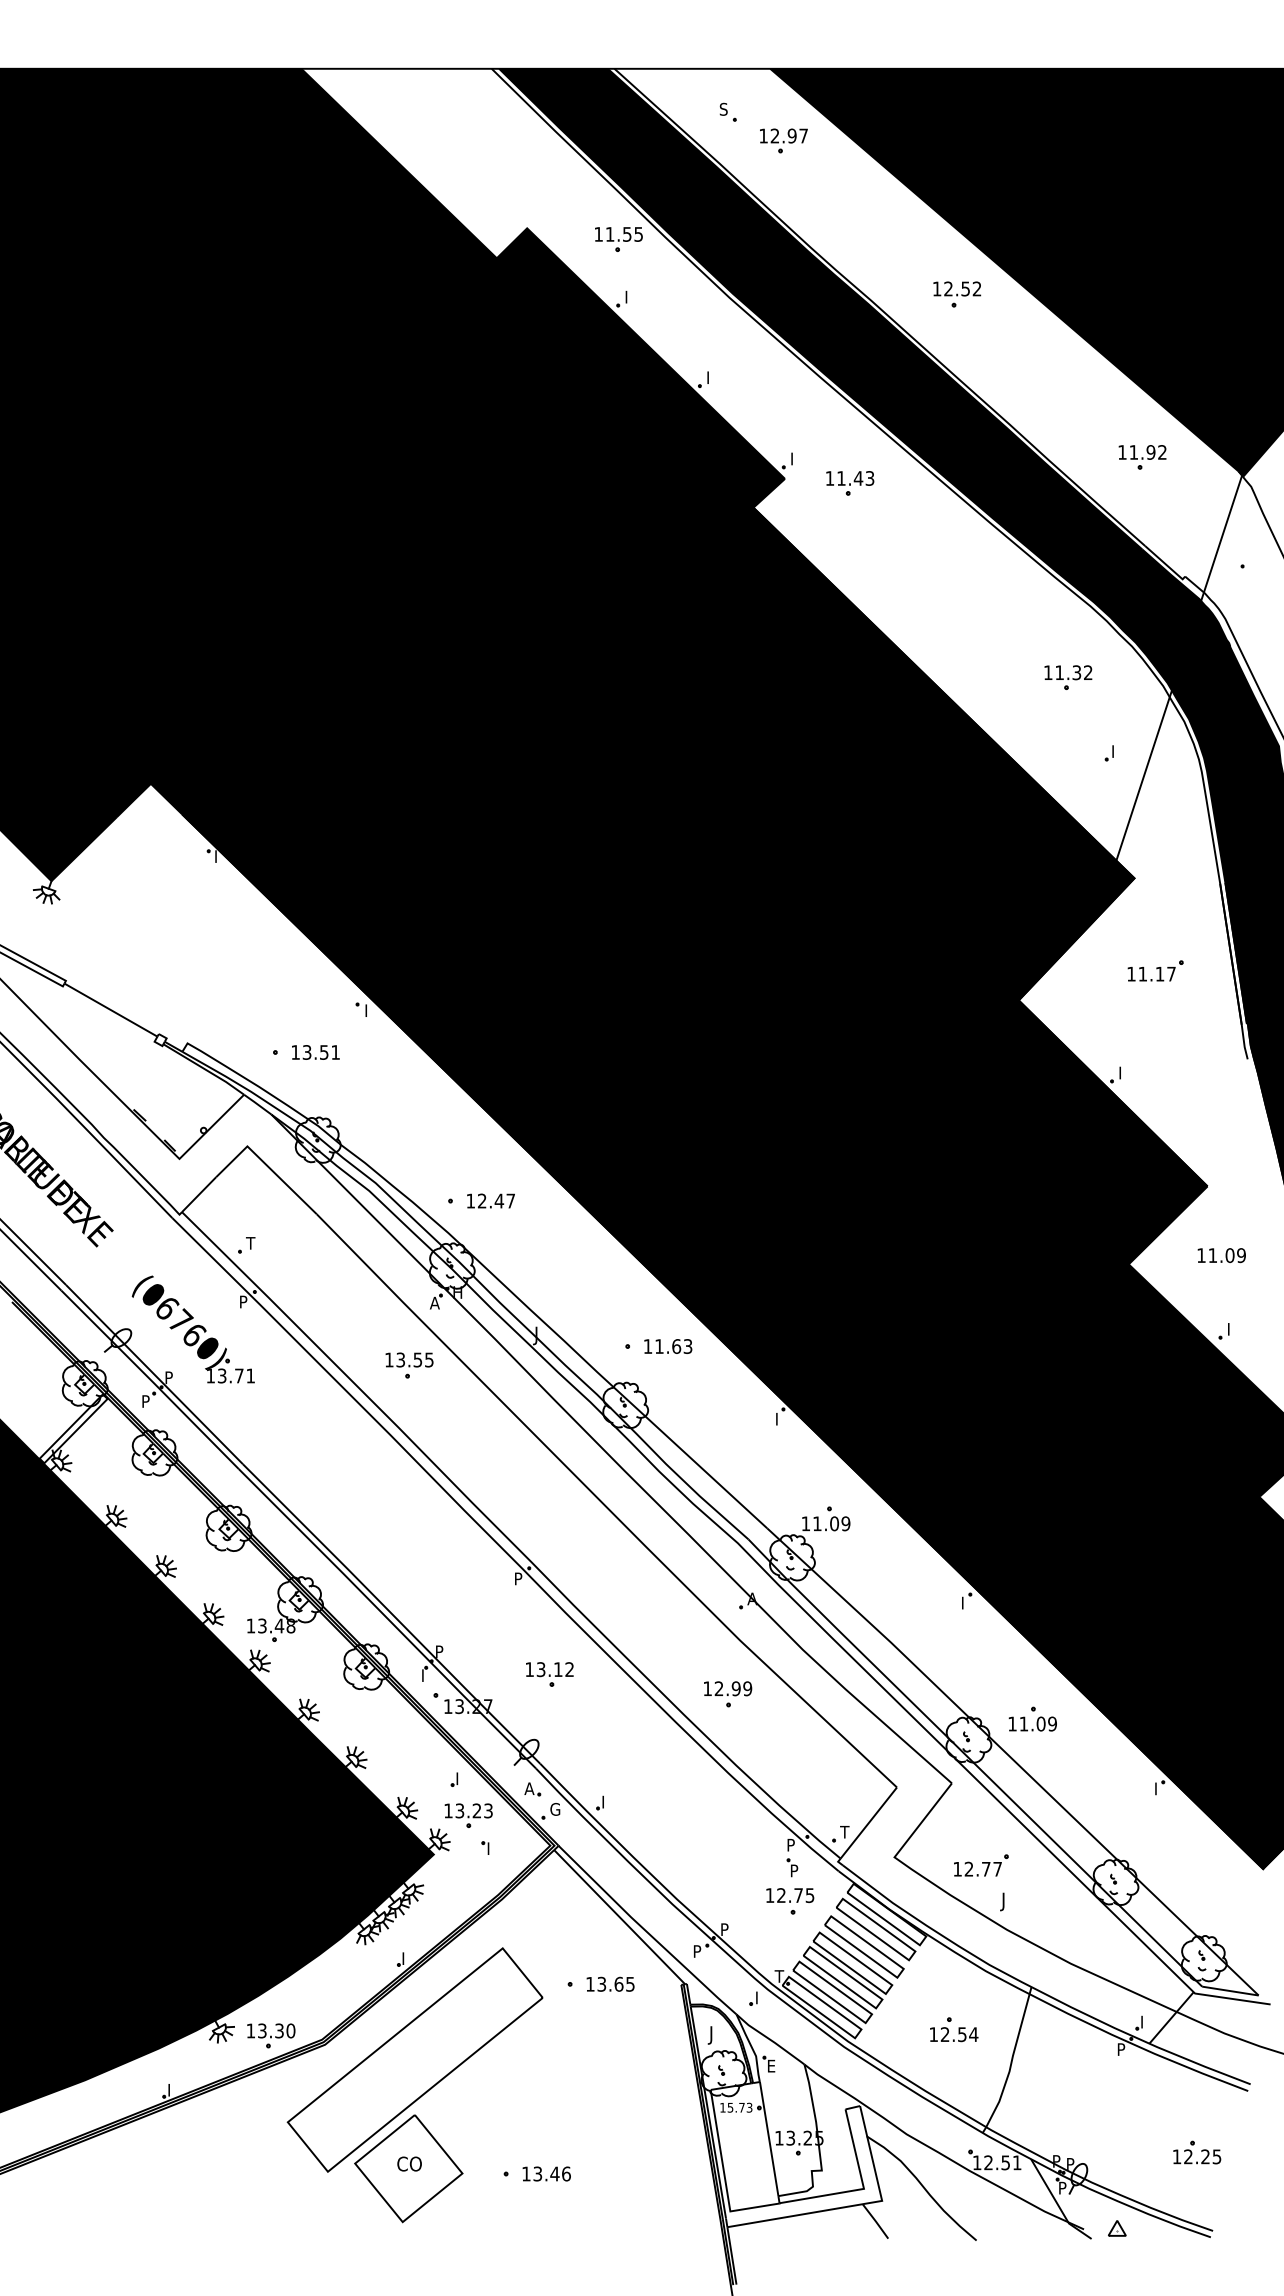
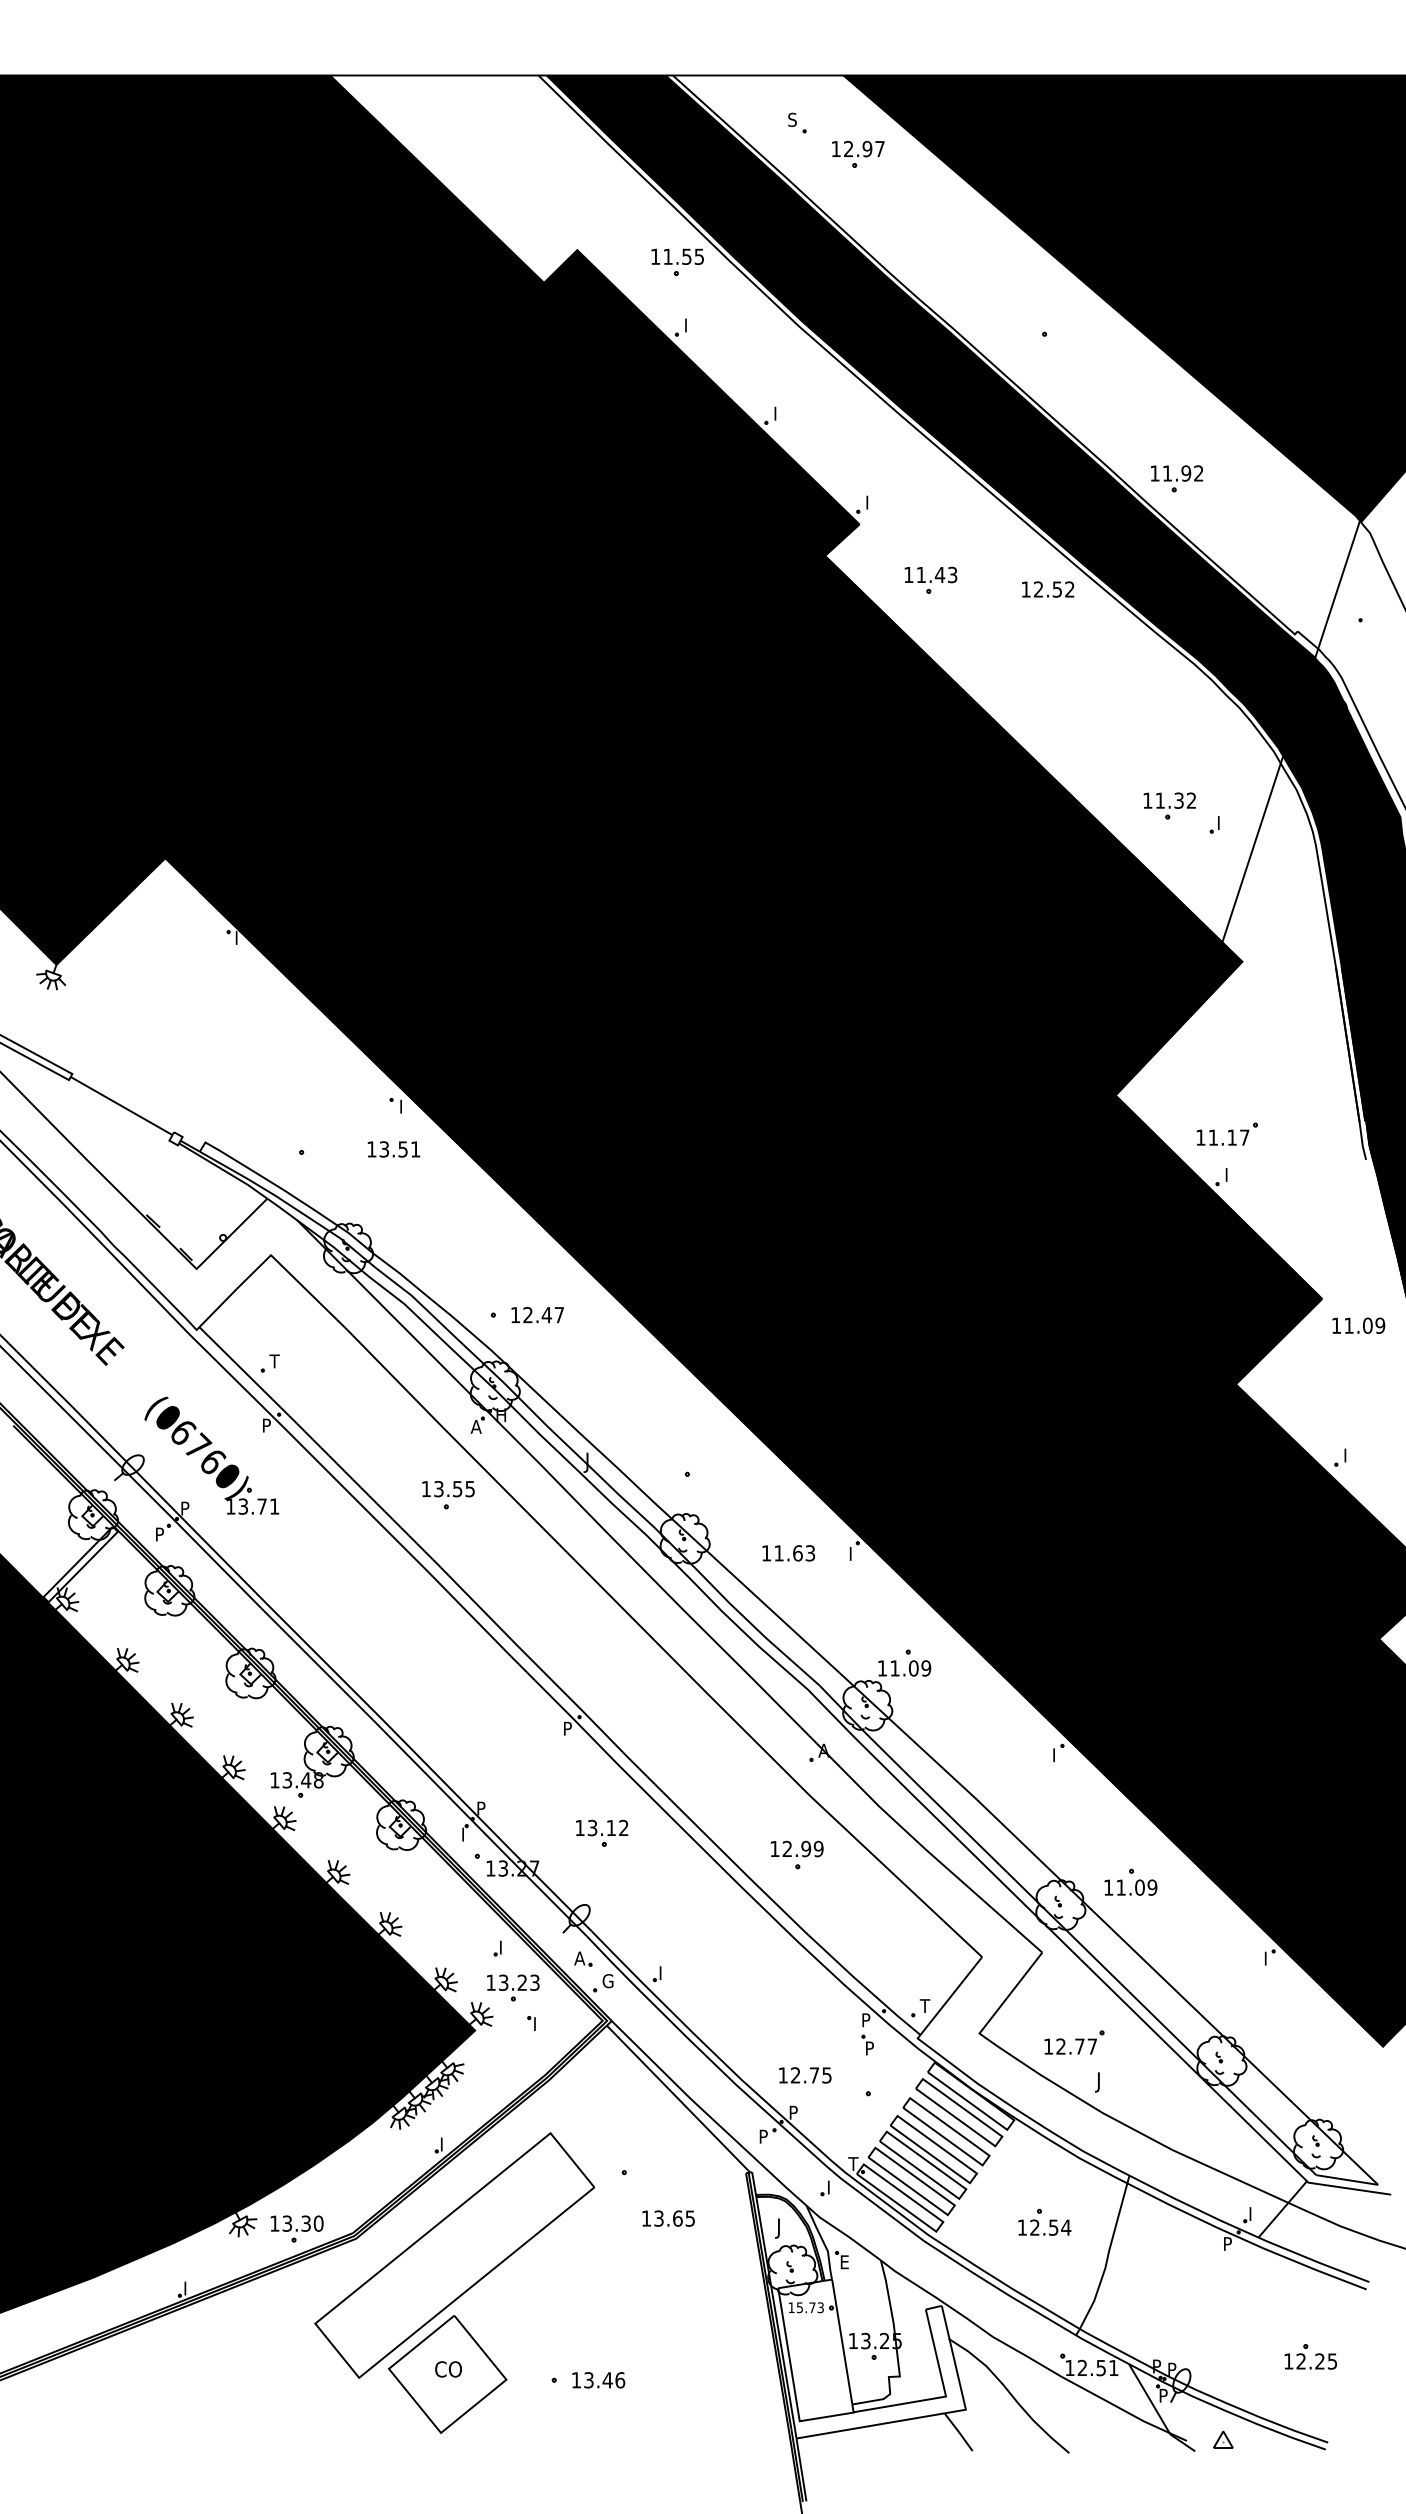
text: (957, 288) -> (1048, 589), moved
part: (1142, 457) -> (1177, 478), moved
part: (849, 482) -> (930, 579), moved
part: (1068, 677) -> (1169, 805), moved
part: (1154, 970) -> (1226, 1133), moved
text: (315, 1052) -> (393, 1149), moved
text: (1221, 1255) -> (1358, 1325), moved
text: (668, 1346) -> (788, 1553), moved
text: (790, 1895) -> (805, 2075), moved
text: (610, 1984) -> (668, 2218), moved

